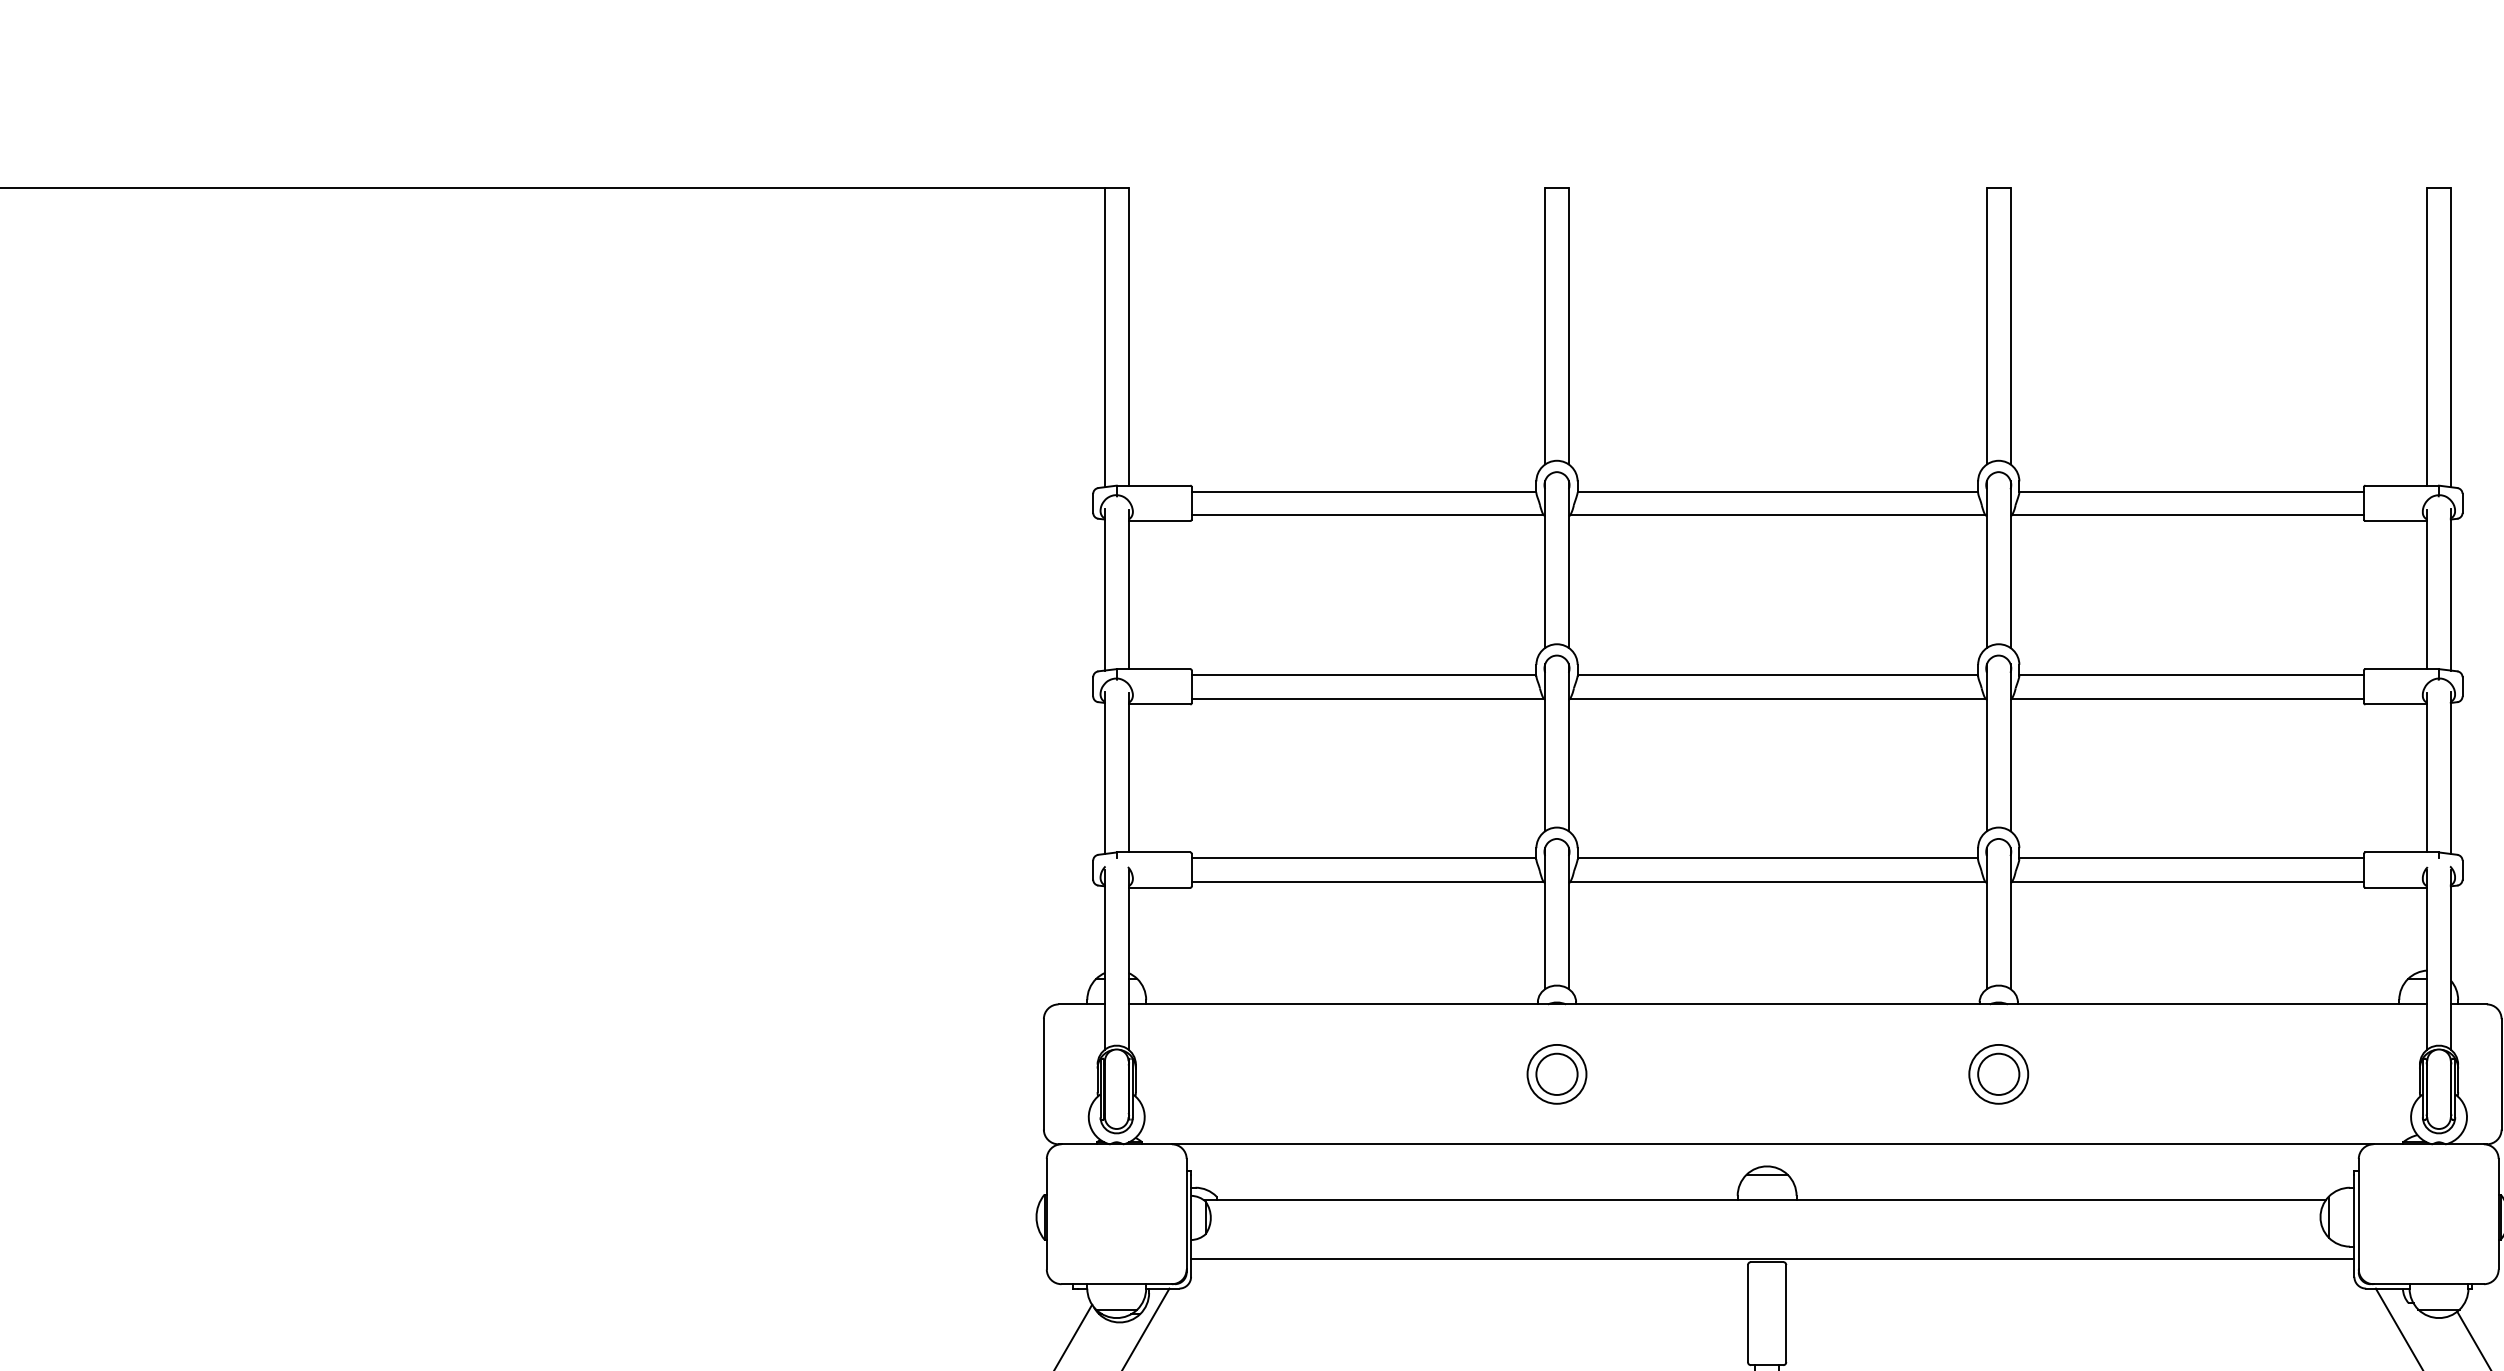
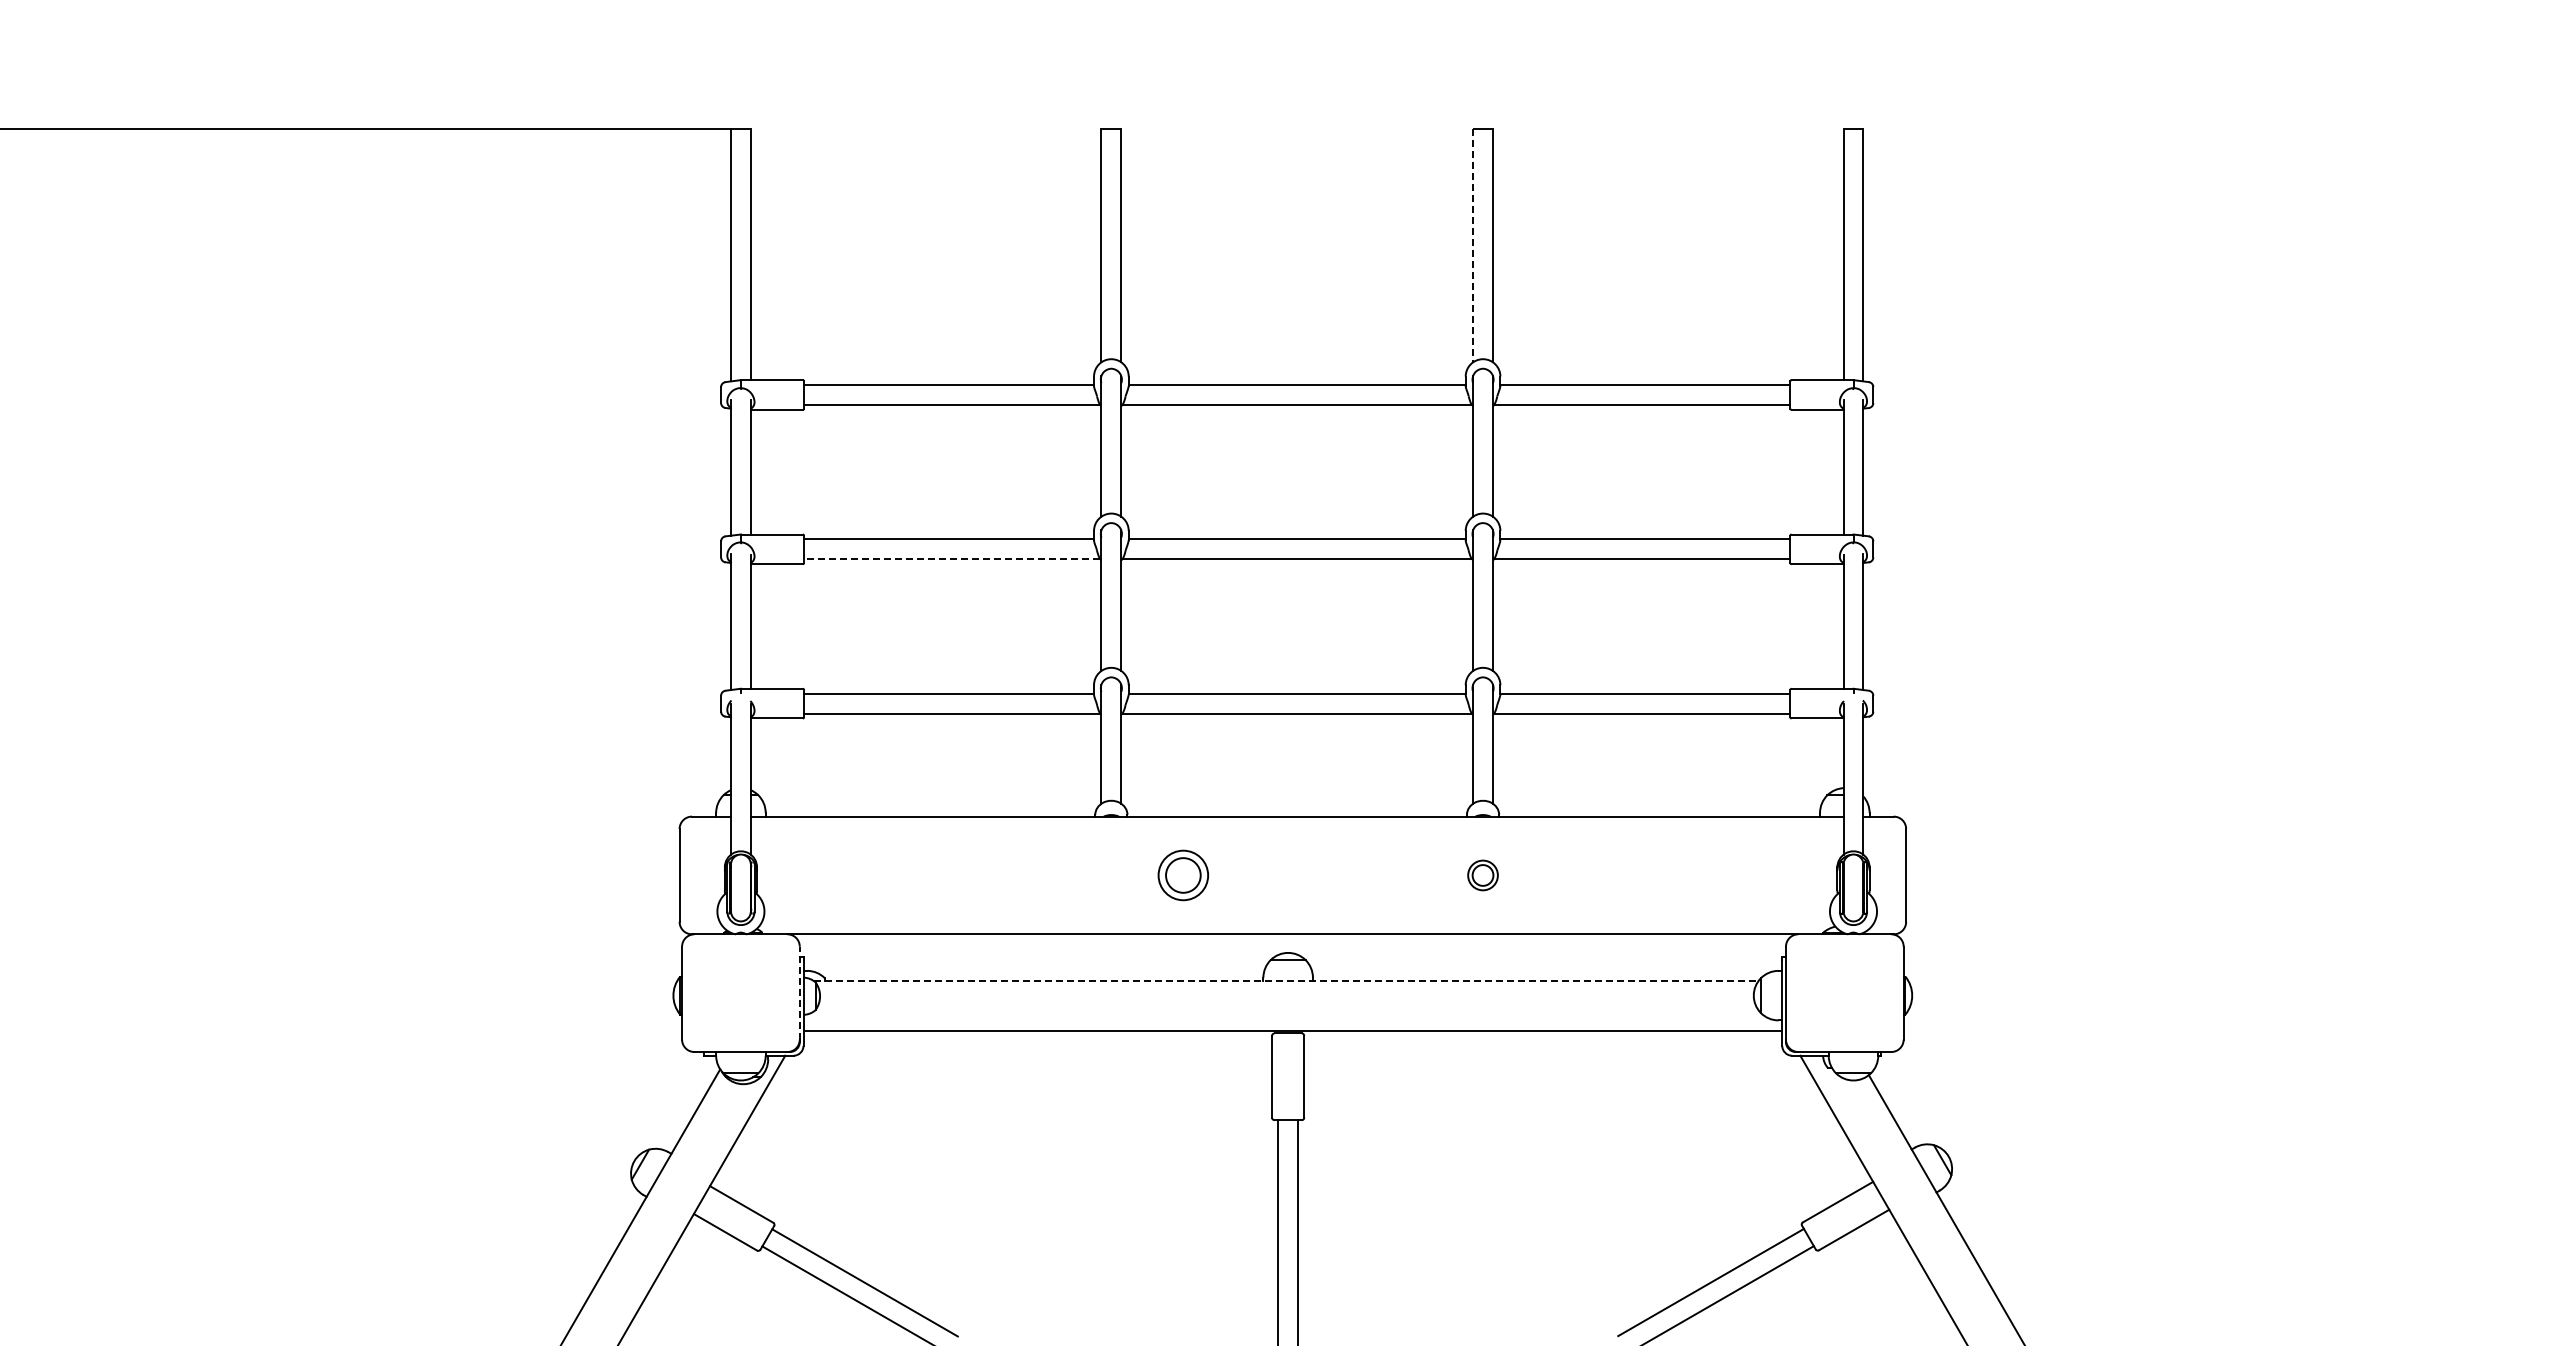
line: (1987, 326) -> (1473, 246), solid -> dashed
line: (1366, 698) -> (951, 559), solid -> dashed
part: (1555, 1074) -> (1182, 875), moved
part: (1998, 1074) -> (1482, 875), size x0.6
line: (1765, 1200) -> (1286, 981), solid -> dashed
line: (1186, 1213) -> (799, 992), solid -> dashed

